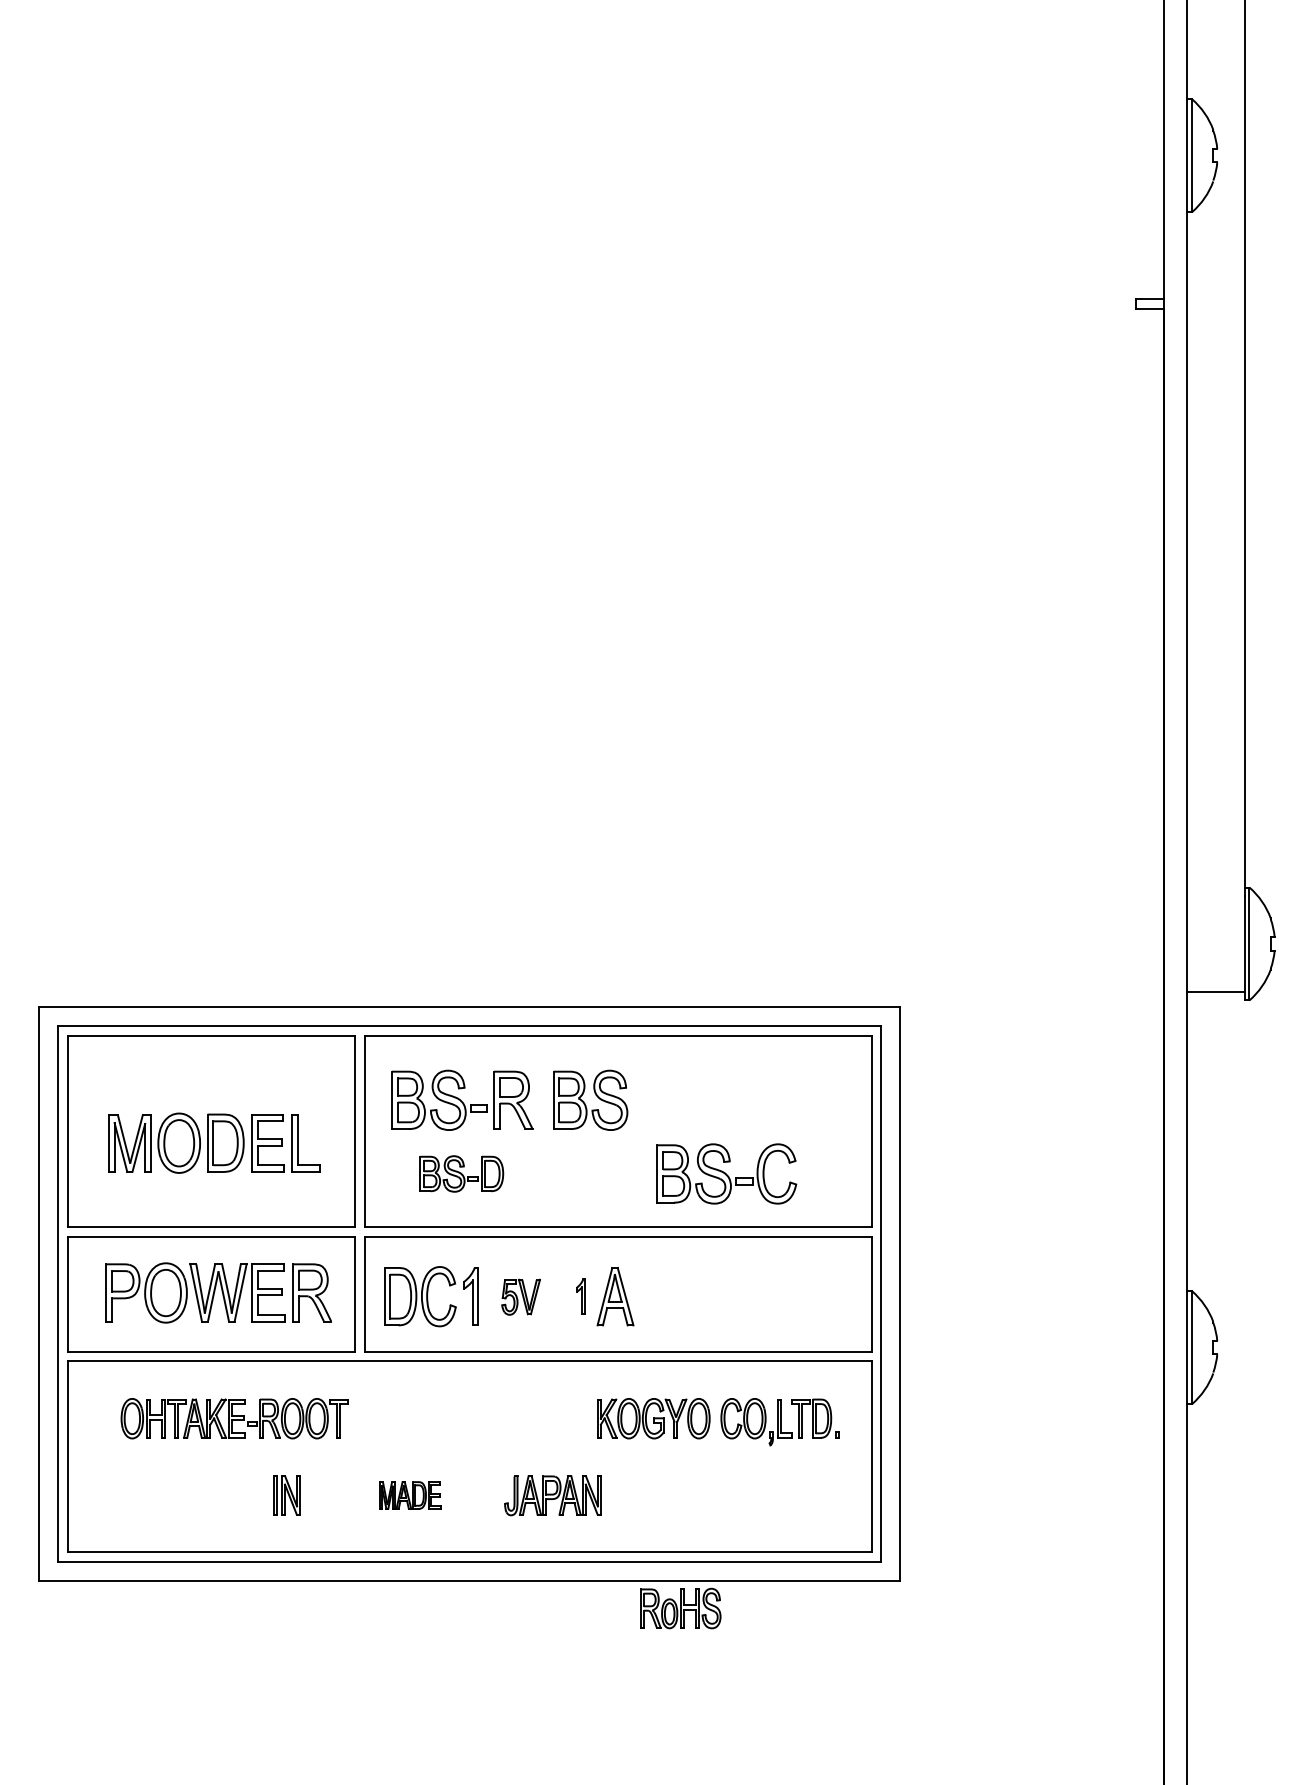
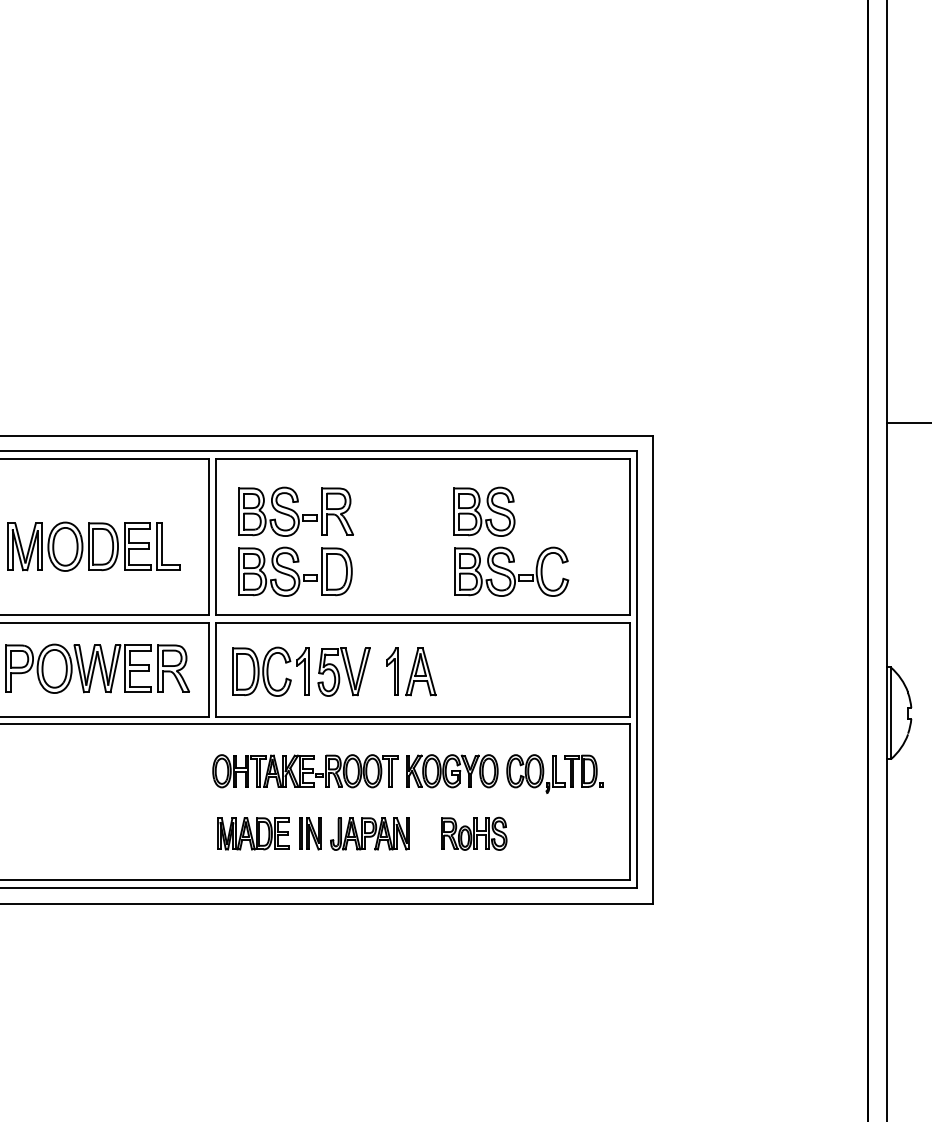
part: (584, 1101) -> (479, 512), moved
part: (461, 1173) -> (295, 571), size x1.67
part: (580, 1296) -> (392, 671), size x1.67
part: (520, 1297) -> (343, 672), size x1.67
part: (234, 1418) -> (305, 771), moved
part: (286, 1495) -> (310, 833), moved
part: (410, 1495) -> (253, 833), size x1.43
part: (680, 1608) -> (473, 833), moved

